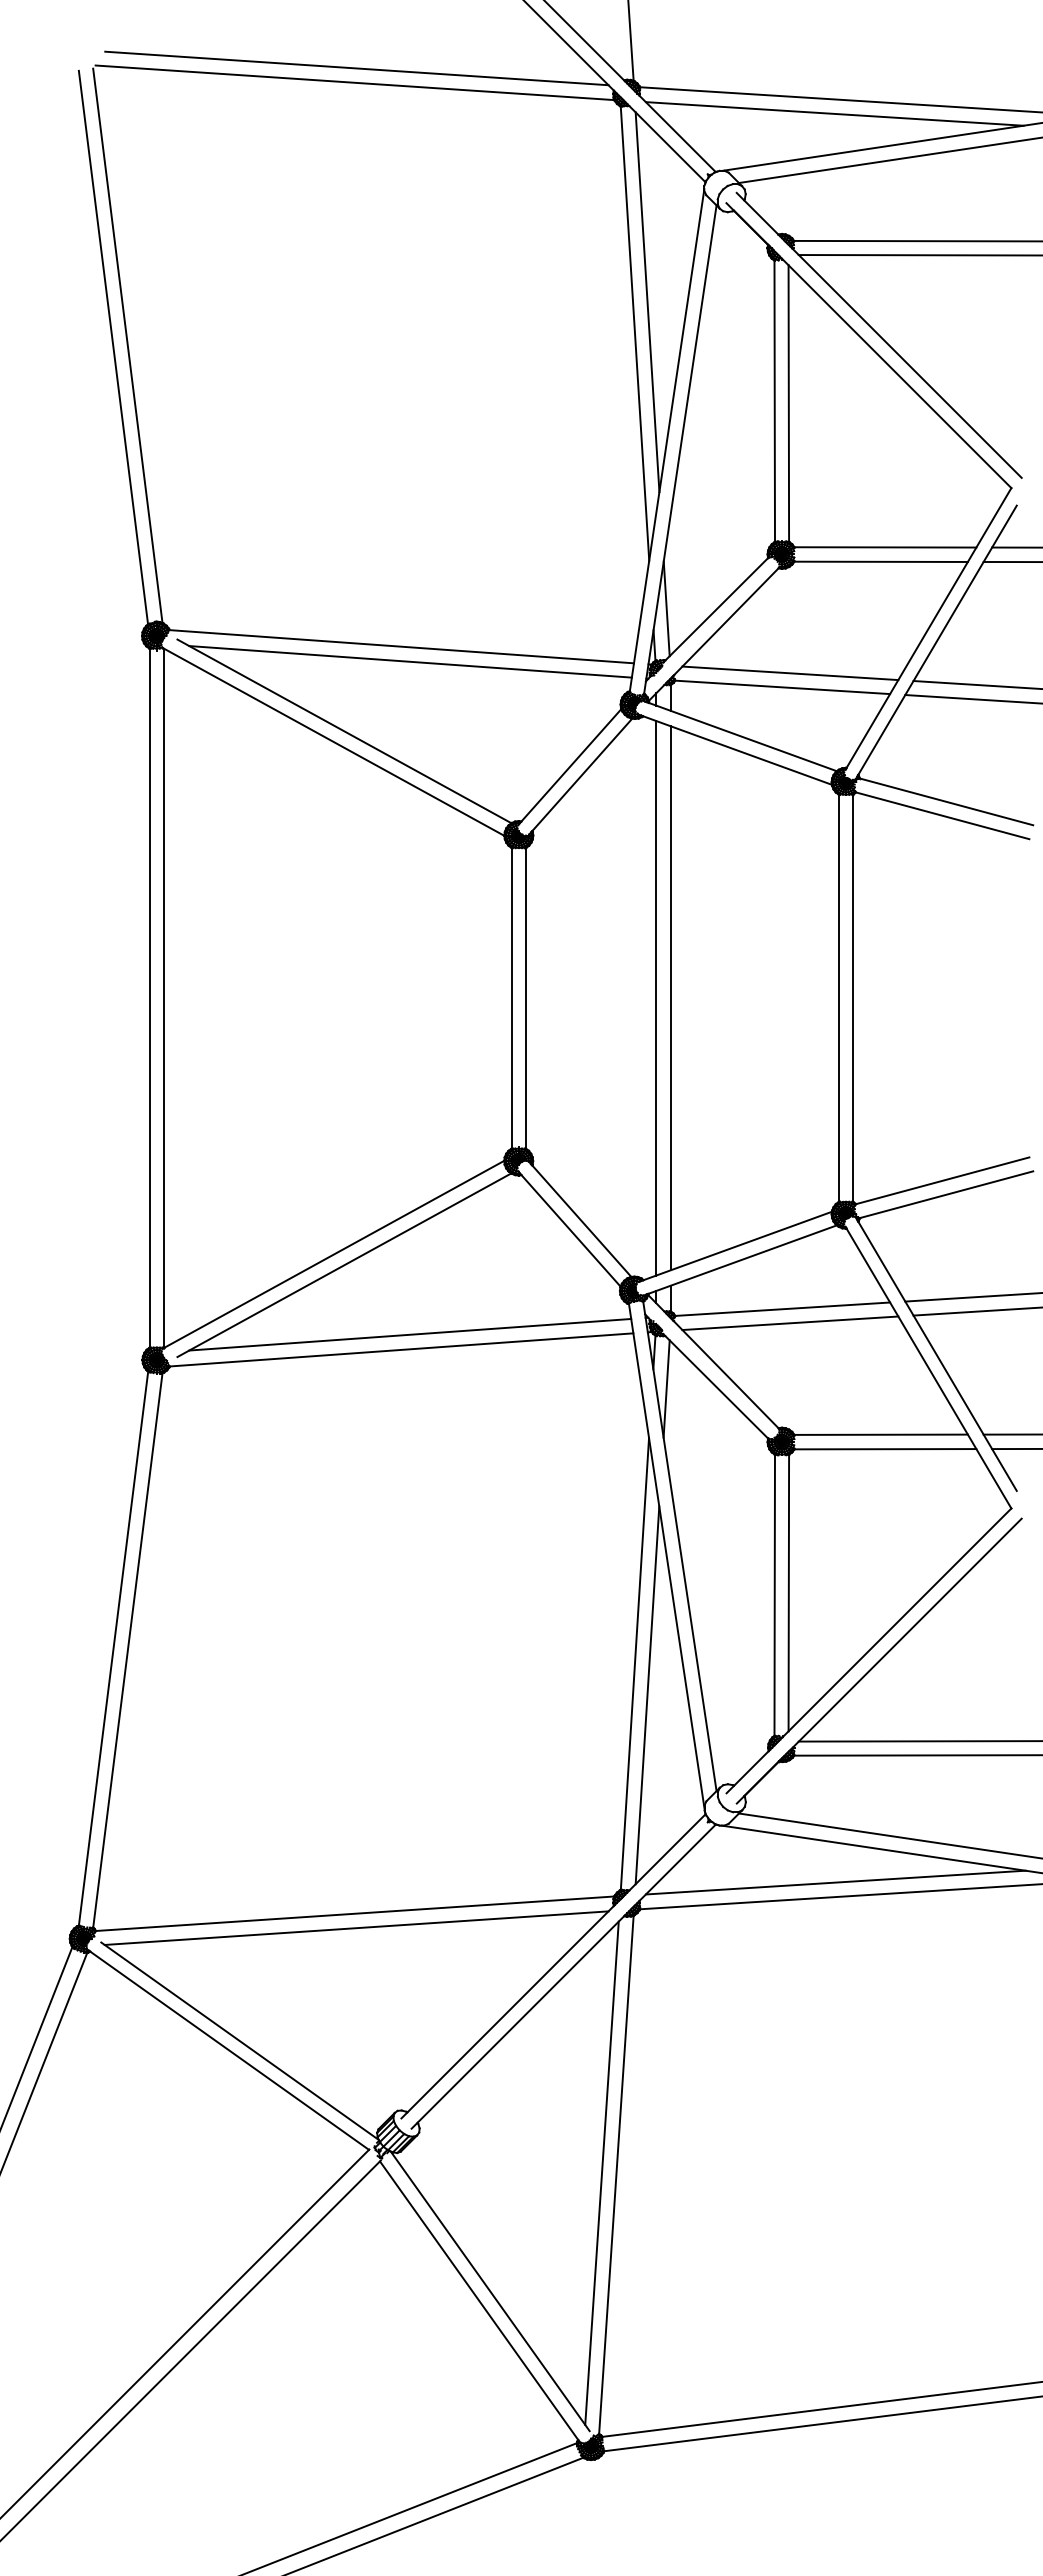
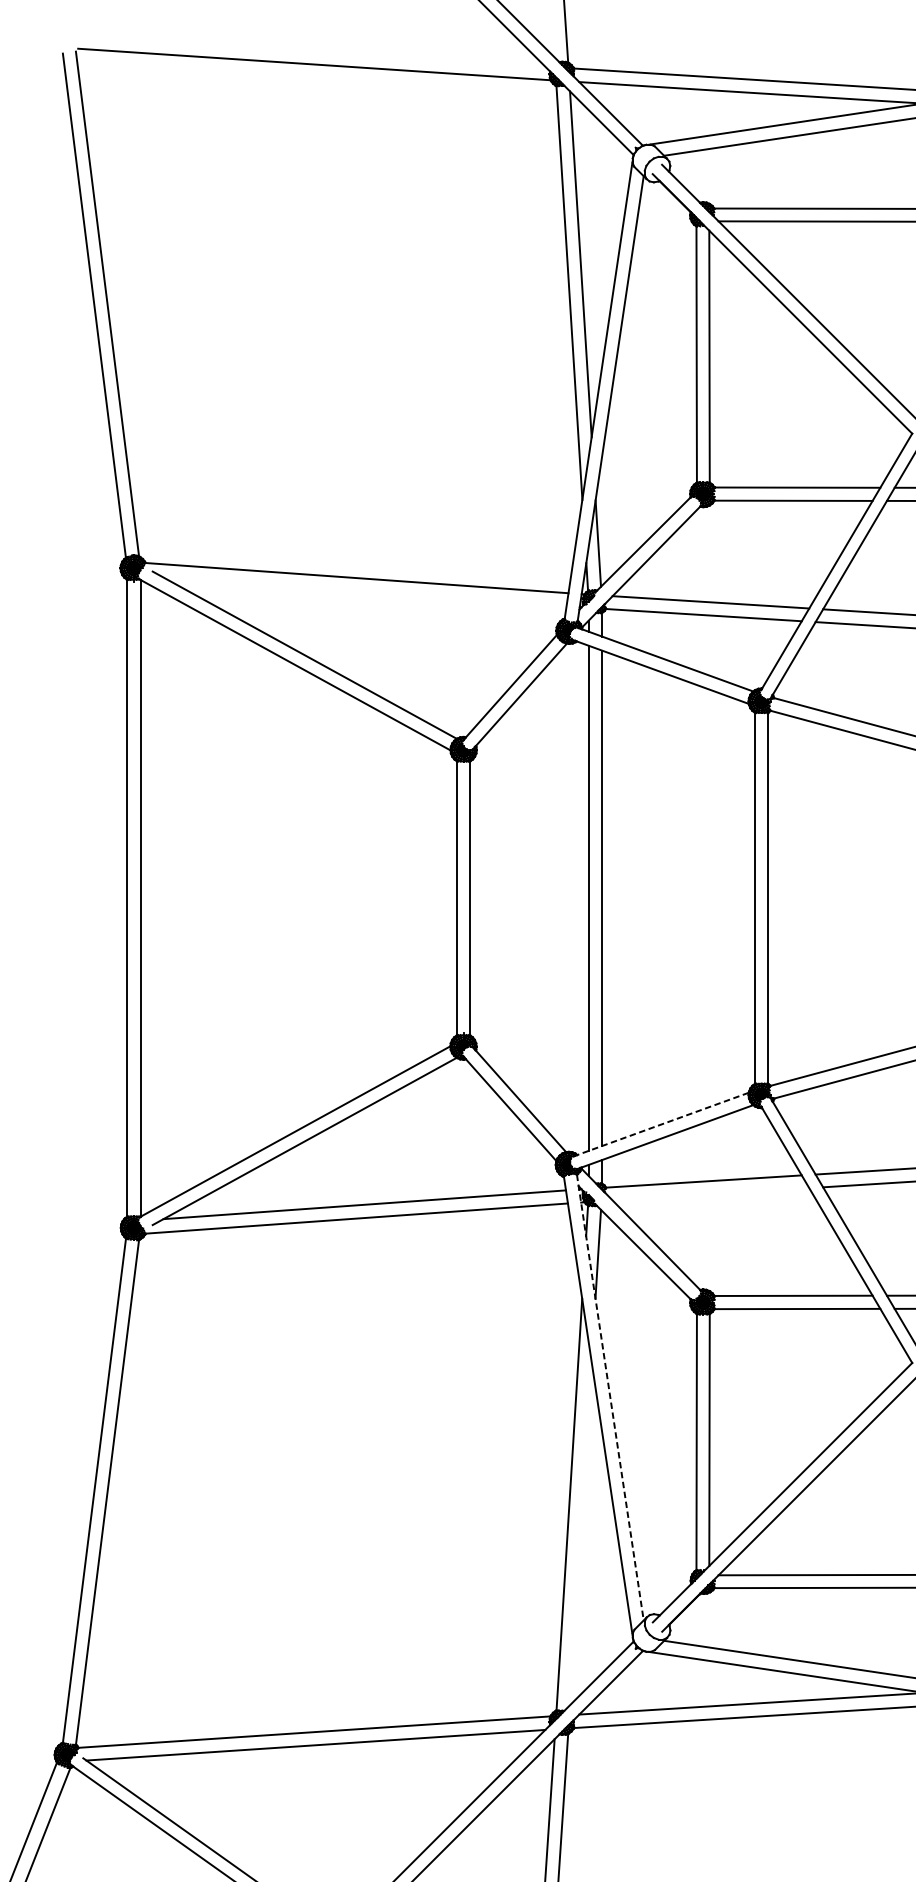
line: (356, 68) -> (315, 51), removed
line: (410, 661) -> (364, 591), removed
line: (735, 1246) -> (660, 1124), solid -> dashed
line: (790, 1323) -> (711, 1194), removed
line: (679, 1546) -> (609, 1397), solid -> dashed
line: (647, 1695) -> (580, 1533), removed

